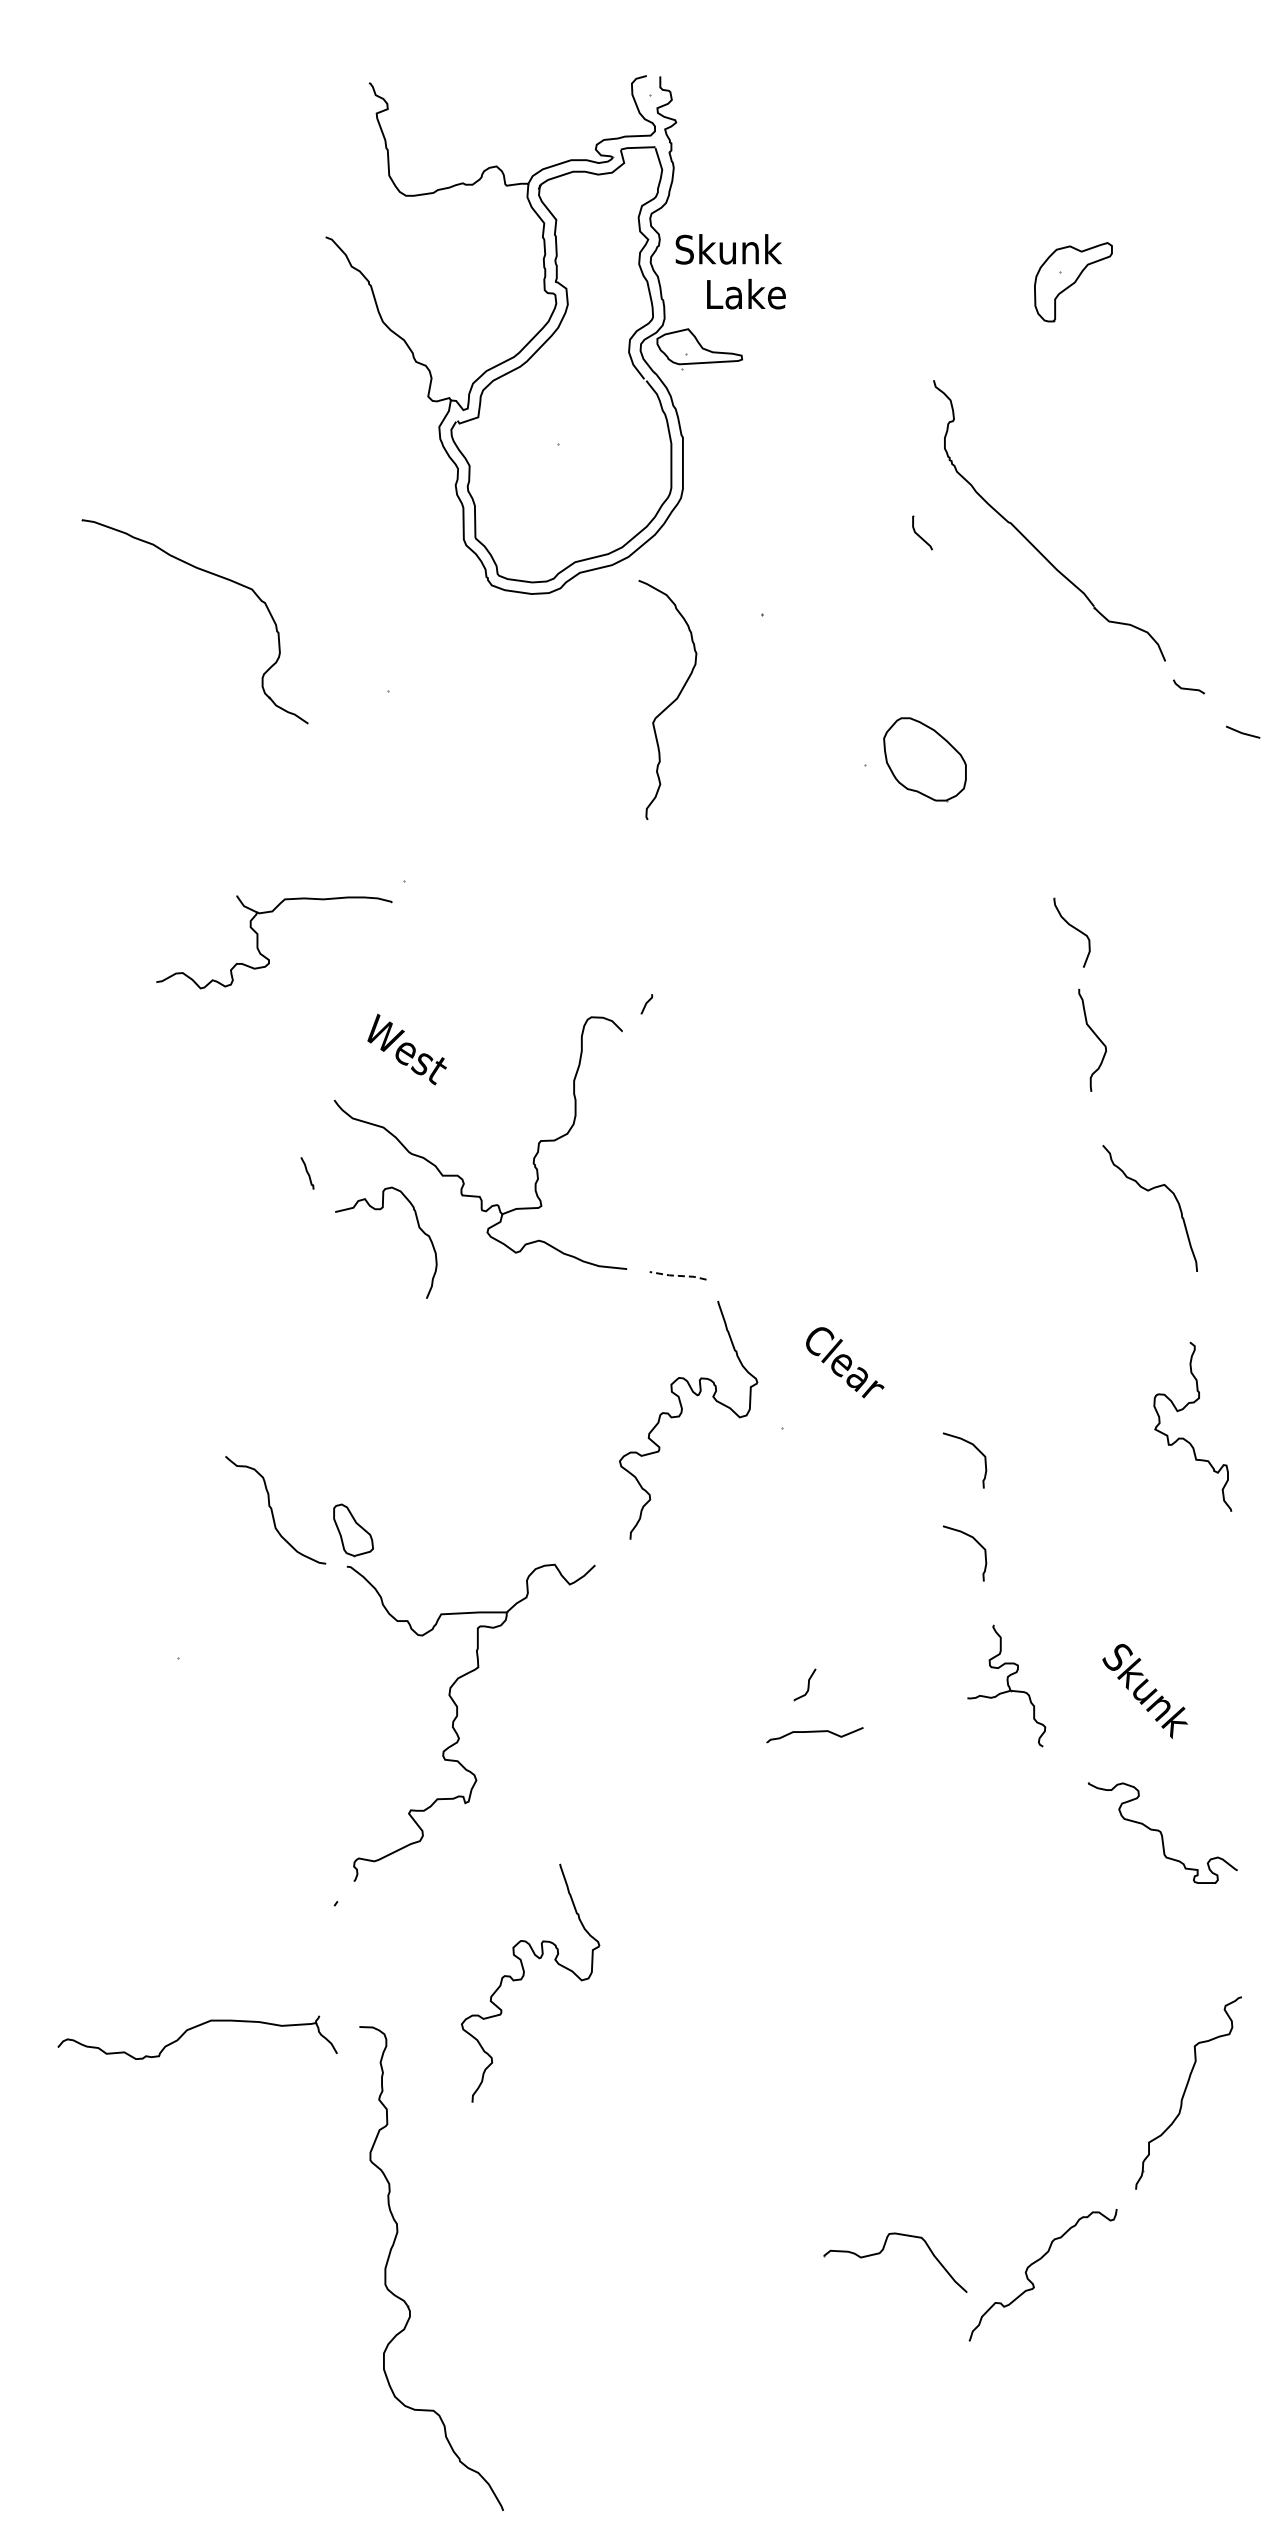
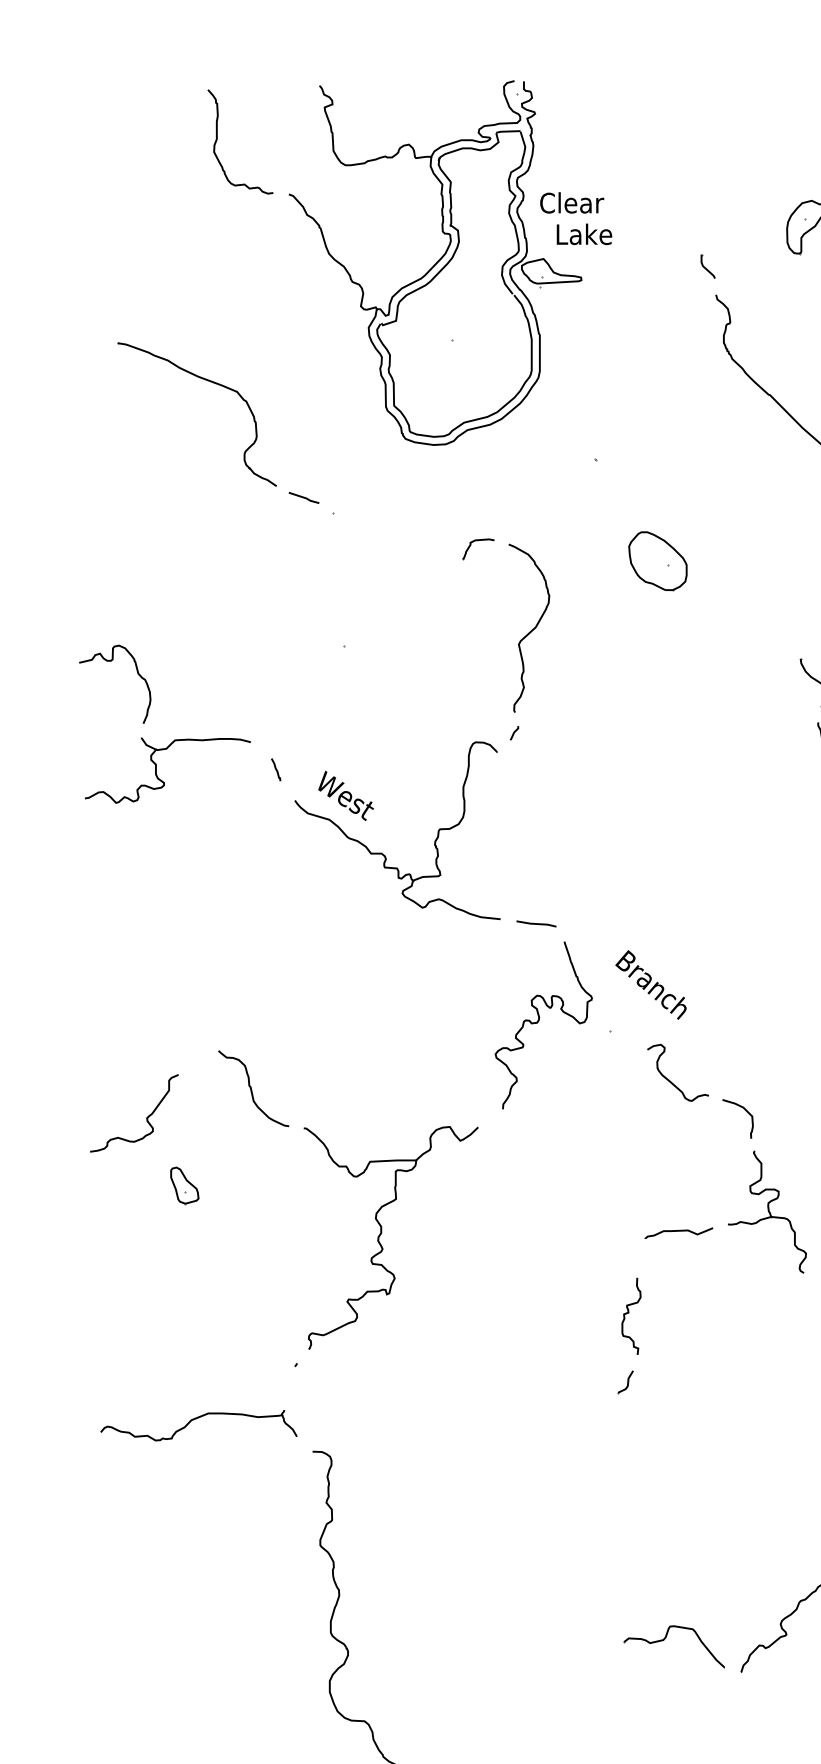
curve: (223, 160) -> (217, 140), added
text: (728, 249) -> (571, 202), Skunk -> Clear
part: (922, 532) -> (708, 266), moved
part: (211, 574) -> (208, 381), moved
line: (346, 669) -> (303, 498), added
curve: (671, 702) -> (531, 630), moved
part: (595, 730) -> (478, 540), added
part: (924, 759) -> (657, 561), moved
part: (258, 942) -> (156, 770), moved
text: (406, 1049) -> (345, 795), moved
line: (307, 1173) -> (276, 769), moved
curve: (380, 1210) -> (111, 661), moved
line: (677, 1275) -> (536, 923), dashed -> solid
text: (840, 1362) -> (650, 984), Clear -> Branch
curve: (976, 1449) -> (746, 1045), removed
curve: (870, 1500) -> (671, 1081), added
part: (353, 1530) -> (184, 1185), moved
curve: (123, 1551) -> (146, 1117), added
part: (804, 1684) -> (625, 1381), moved
part: (1006, 1685) -> (767, 1211), size x1.43
curve: (814, 1732) -> (678, 1231), moved
curve: (809, 1829) -> (628, 1312), added
part: (524, 1976) -> (428, 1416), removed
part: (194, 2028) -> (196, 1419), moved
part: (883, 2250) -> (665, 1638), moved

